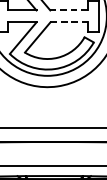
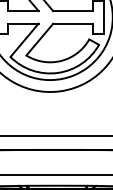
line: (68, 10) -> (72, 11), dashed -> solid
line: (68, 22) -> (72, 23), dashed -> solid

